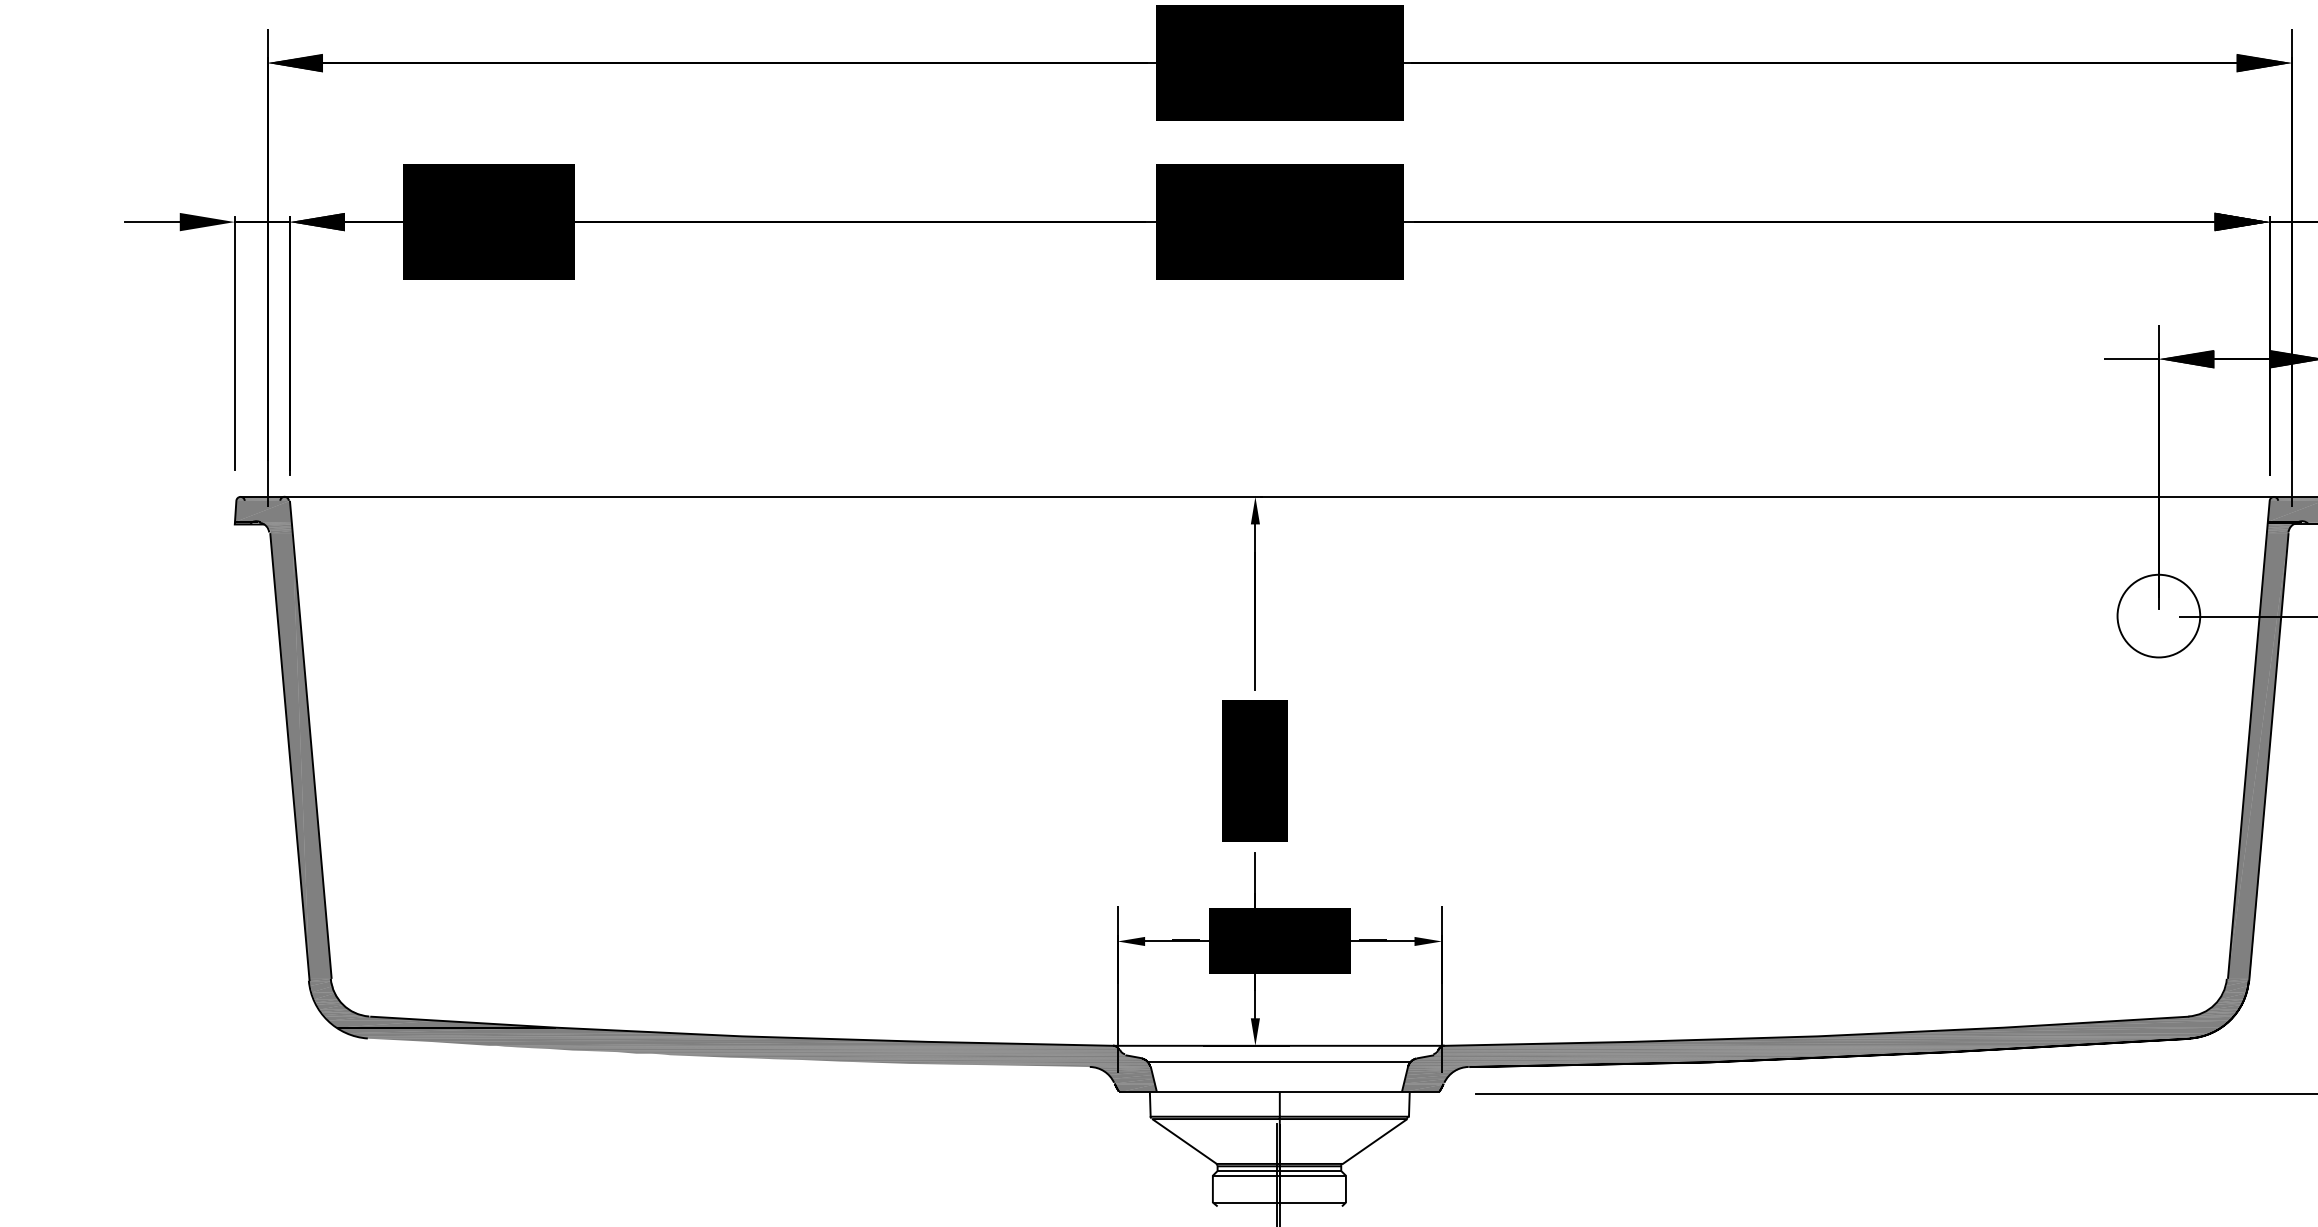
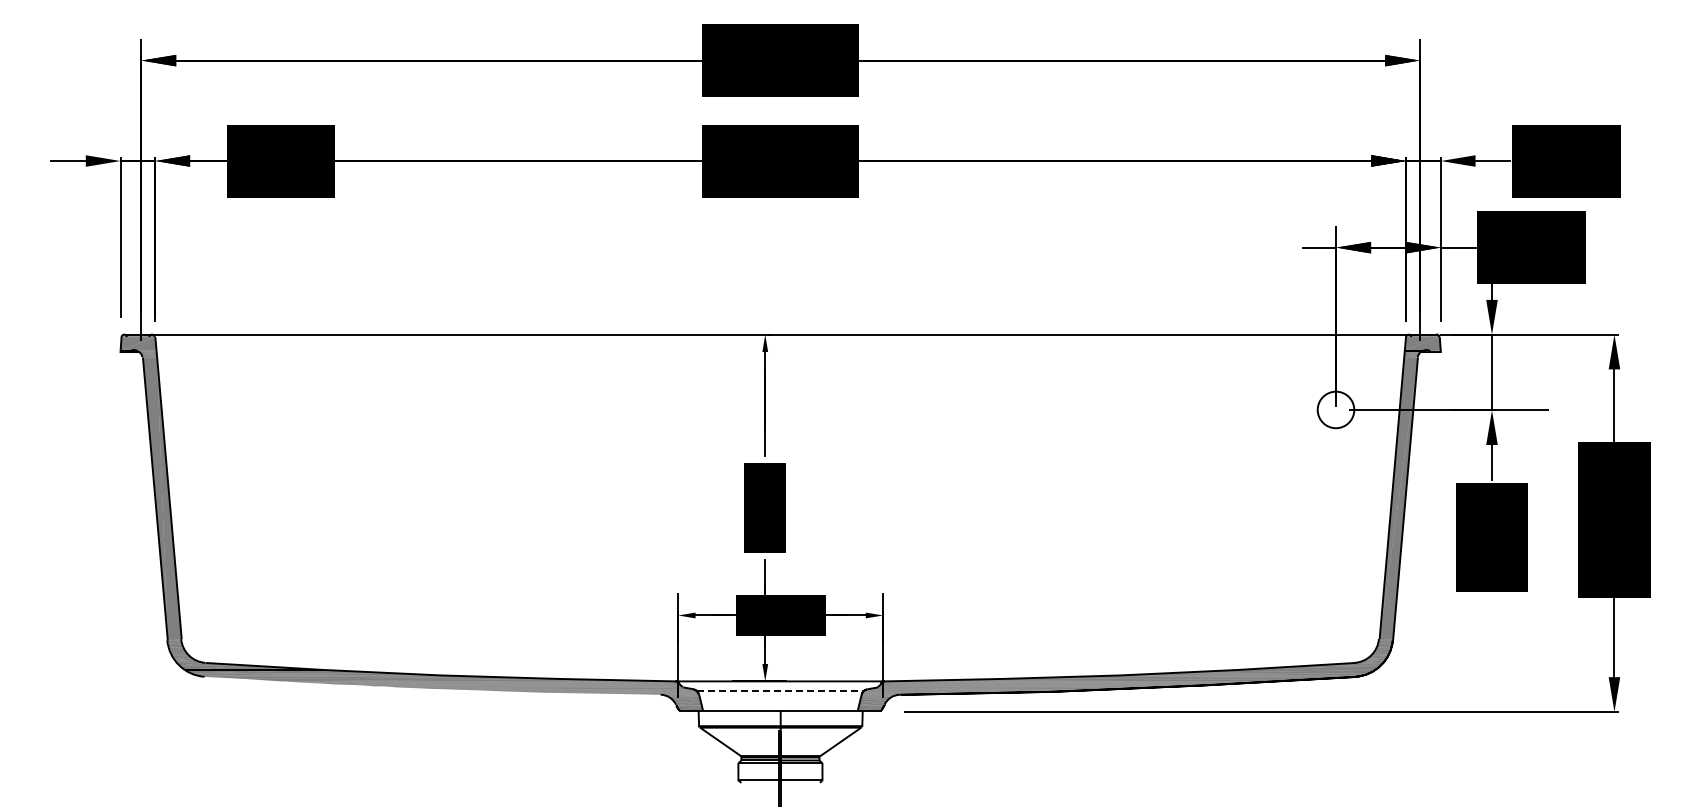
circle: (2158, 615) -> (1335, 409), size x0.7
line: (1279, 1061) -> (780, 691), solid -> dashed

